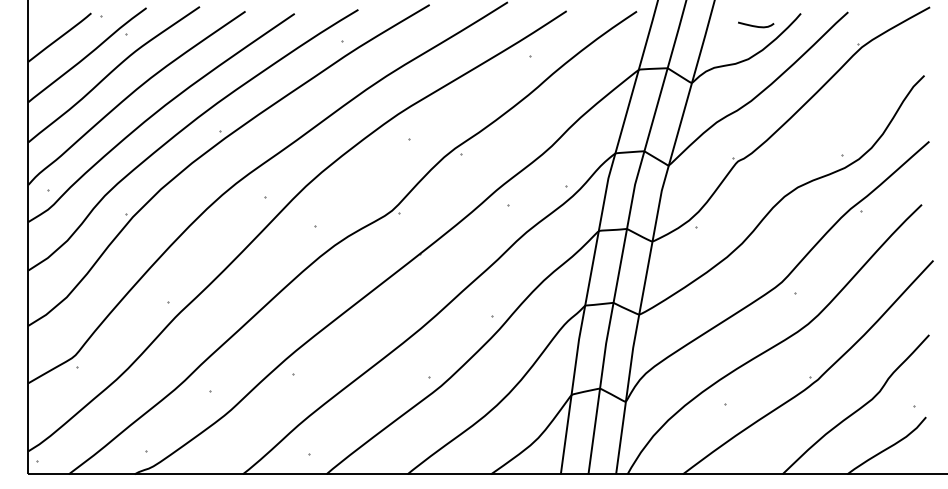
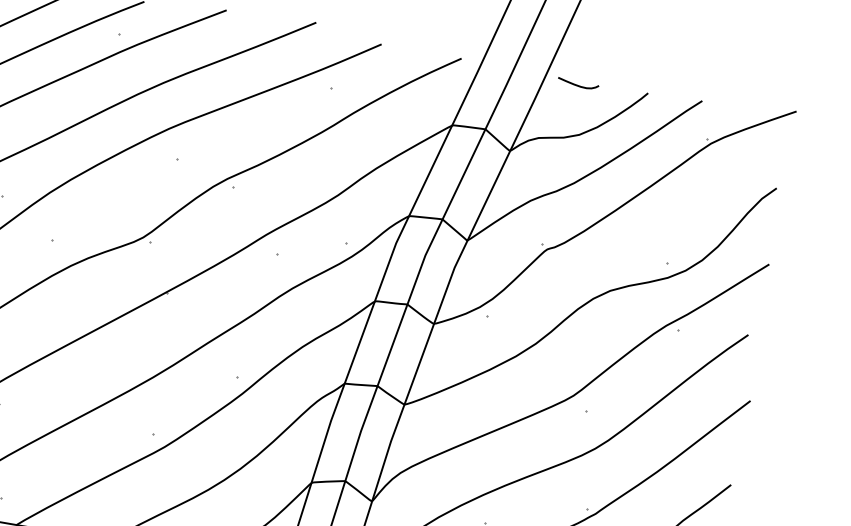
curve: (756, 25) -> (578, 84), moved

